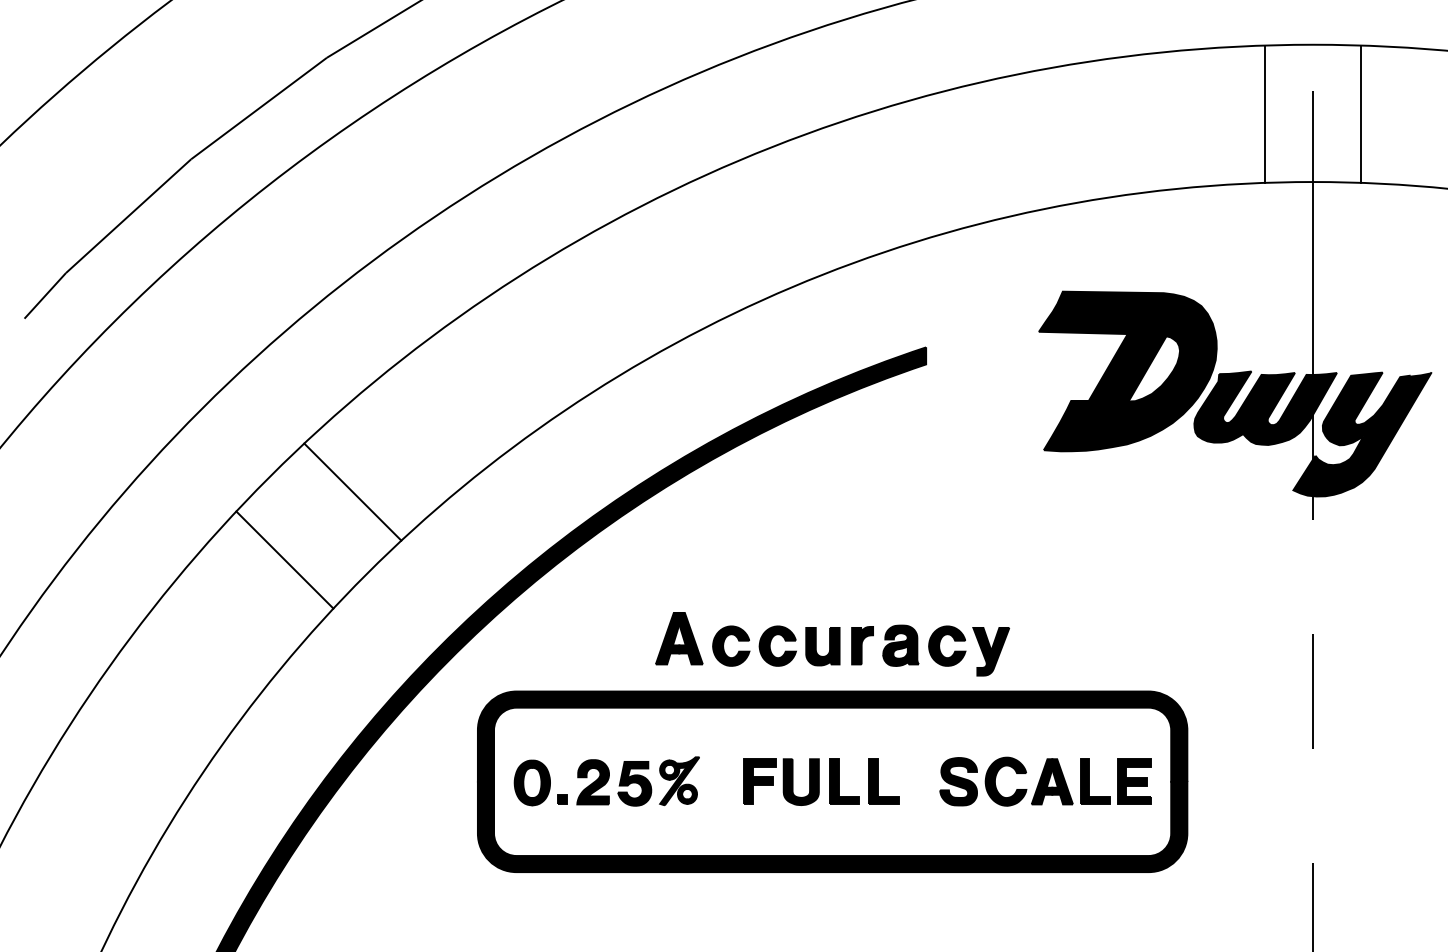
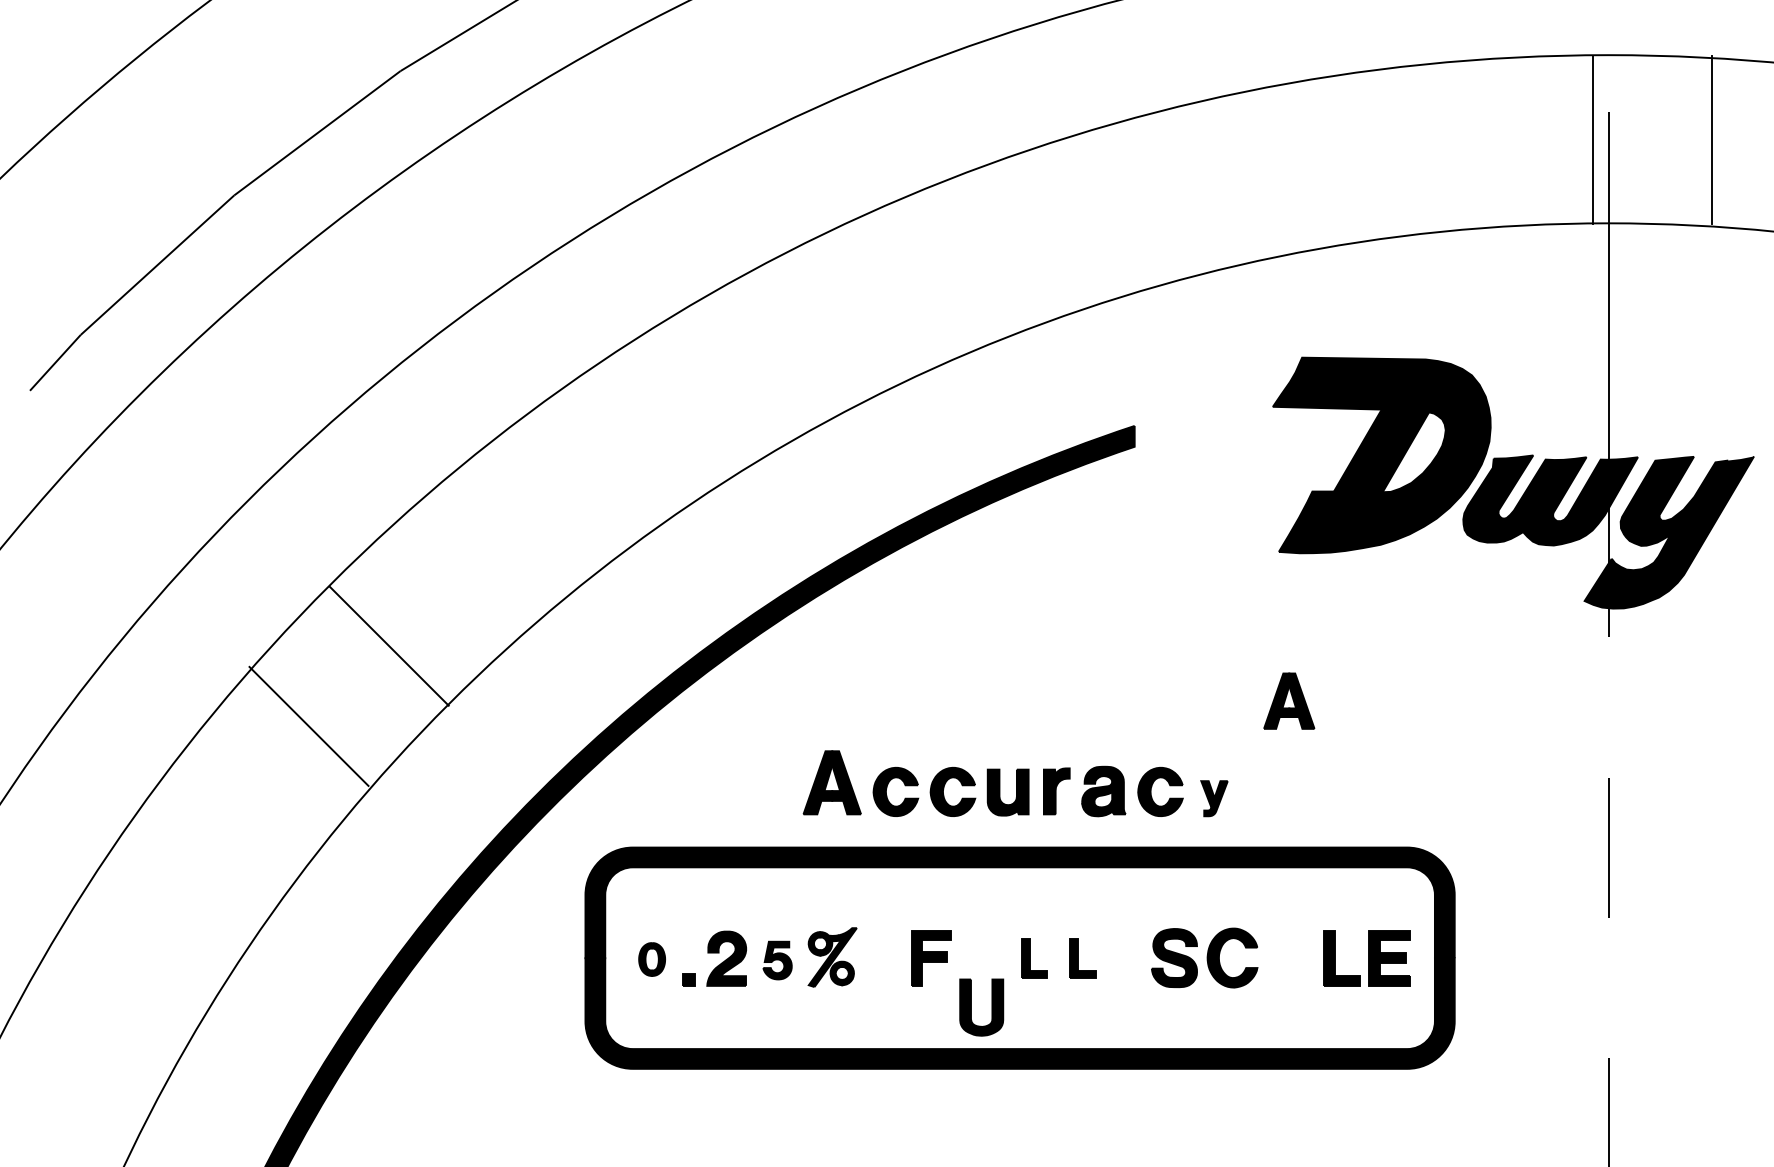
line: (1264, 114) -> (1592, 140), moved
line: (1361, 114) -> (1711, 140), moved
line: (352, 491) -> (388, 645), moved
line: (284, 559) -> (308, 725), moved
part: (991, 651) -> (1214, 798), size x0.6
part: (1052, 781) -> (1289, 700), moved
part: (531, 782) -> (651, 959), size x0.6
part: (792, 782) -> (971, 1007), moved
part: (844, 782) -> (1034, 958), size x0.7
part: (883, 782) -> (1082, 958), size x0.7
part: (634, 783) -> (777, 960), size x0.7

